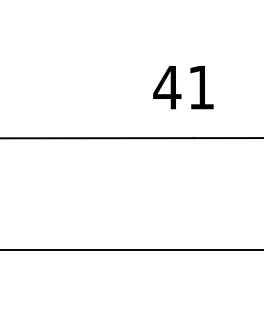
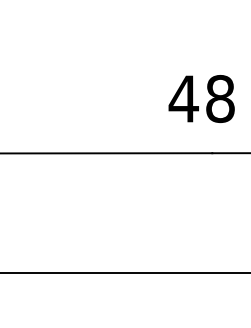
text: (201, 87) -> (220, 98), 41 -> 48

